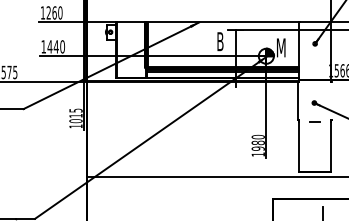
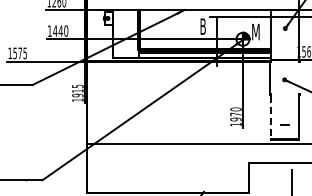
text: (75, 121) -> (77, 95), 1015 -> 1915
line: (314, 121) -> (284, 124), moved
text: (257, 142) -> (235, 114), 1980 -> 1970
line: (299, 146) -> (271, 117), solid -> dashed

